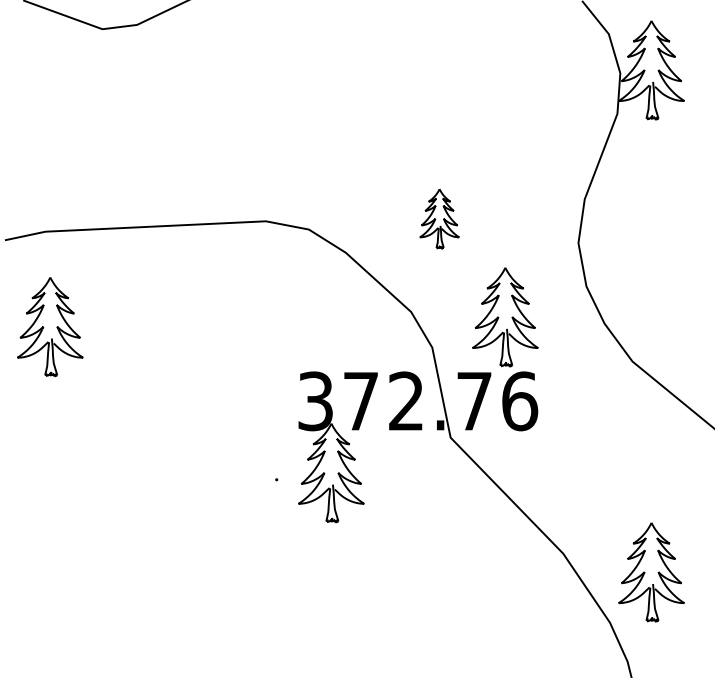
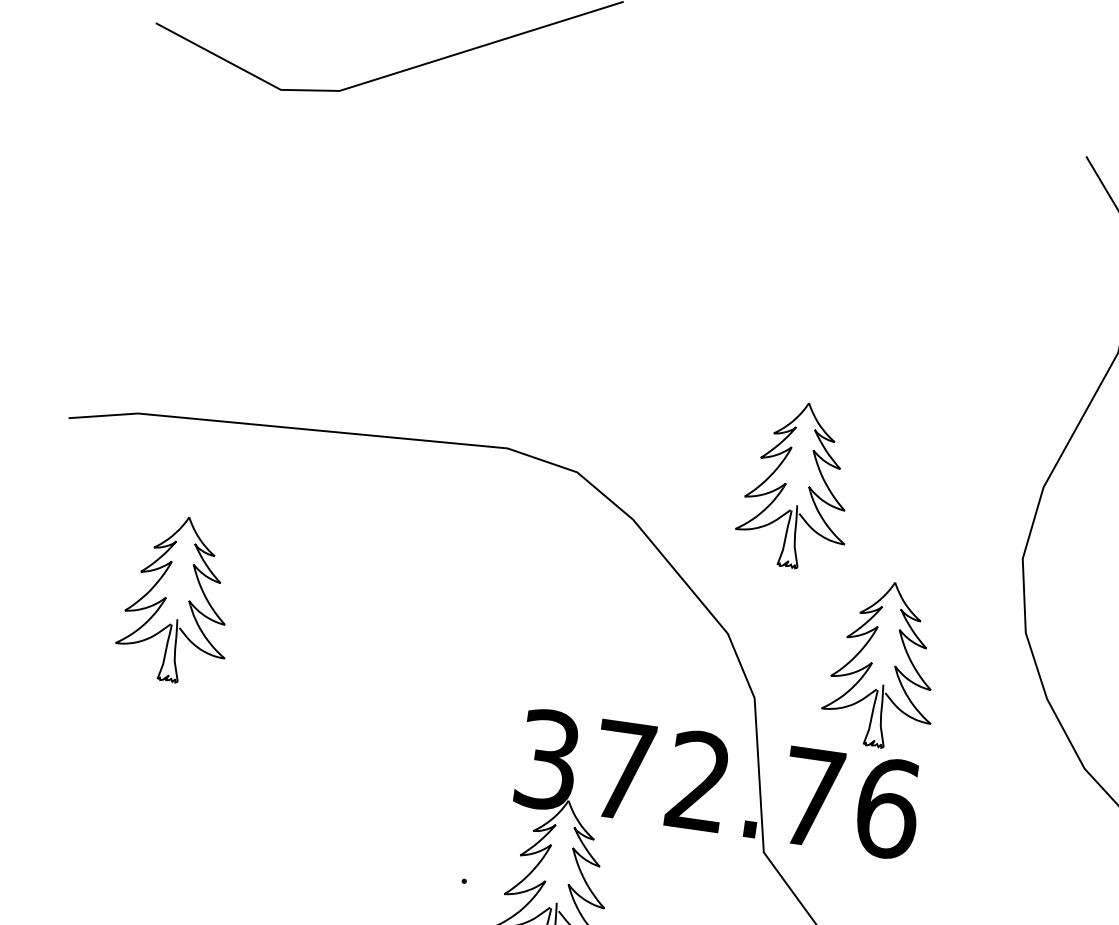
part: (439, 218) -> (797, 484), size x1.67
part: (50, 327) -> (177, 600), moved

